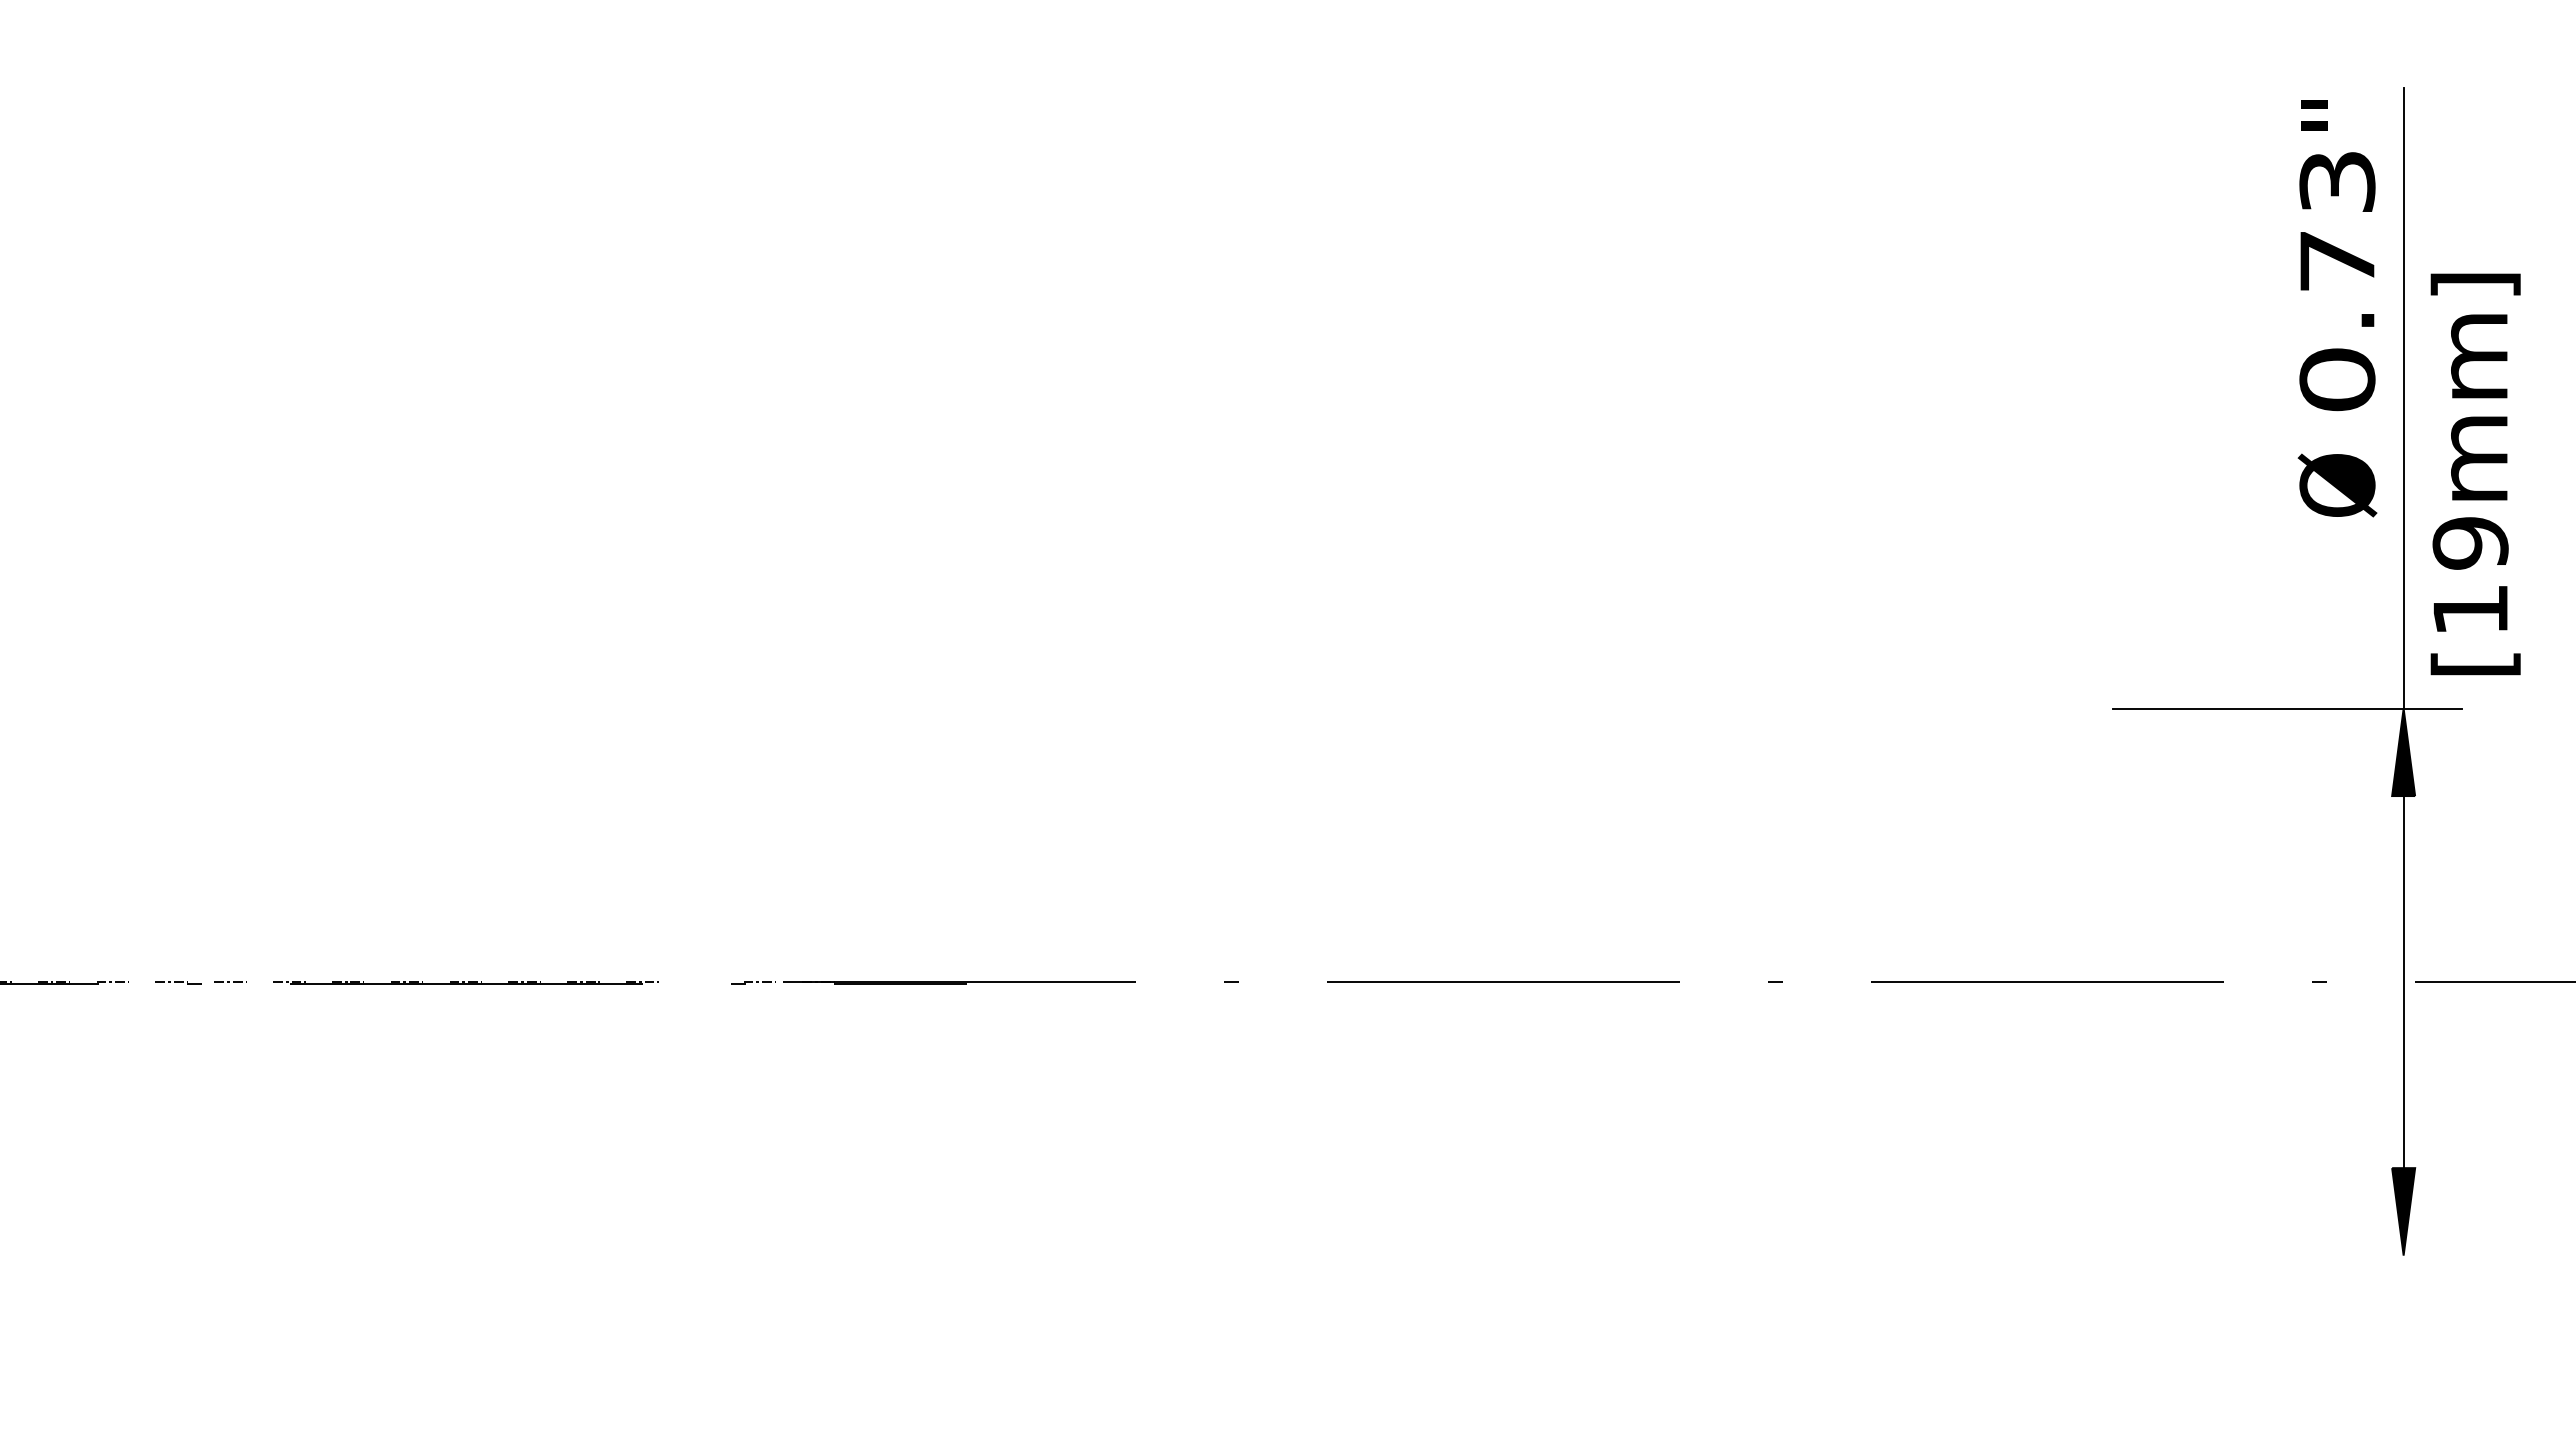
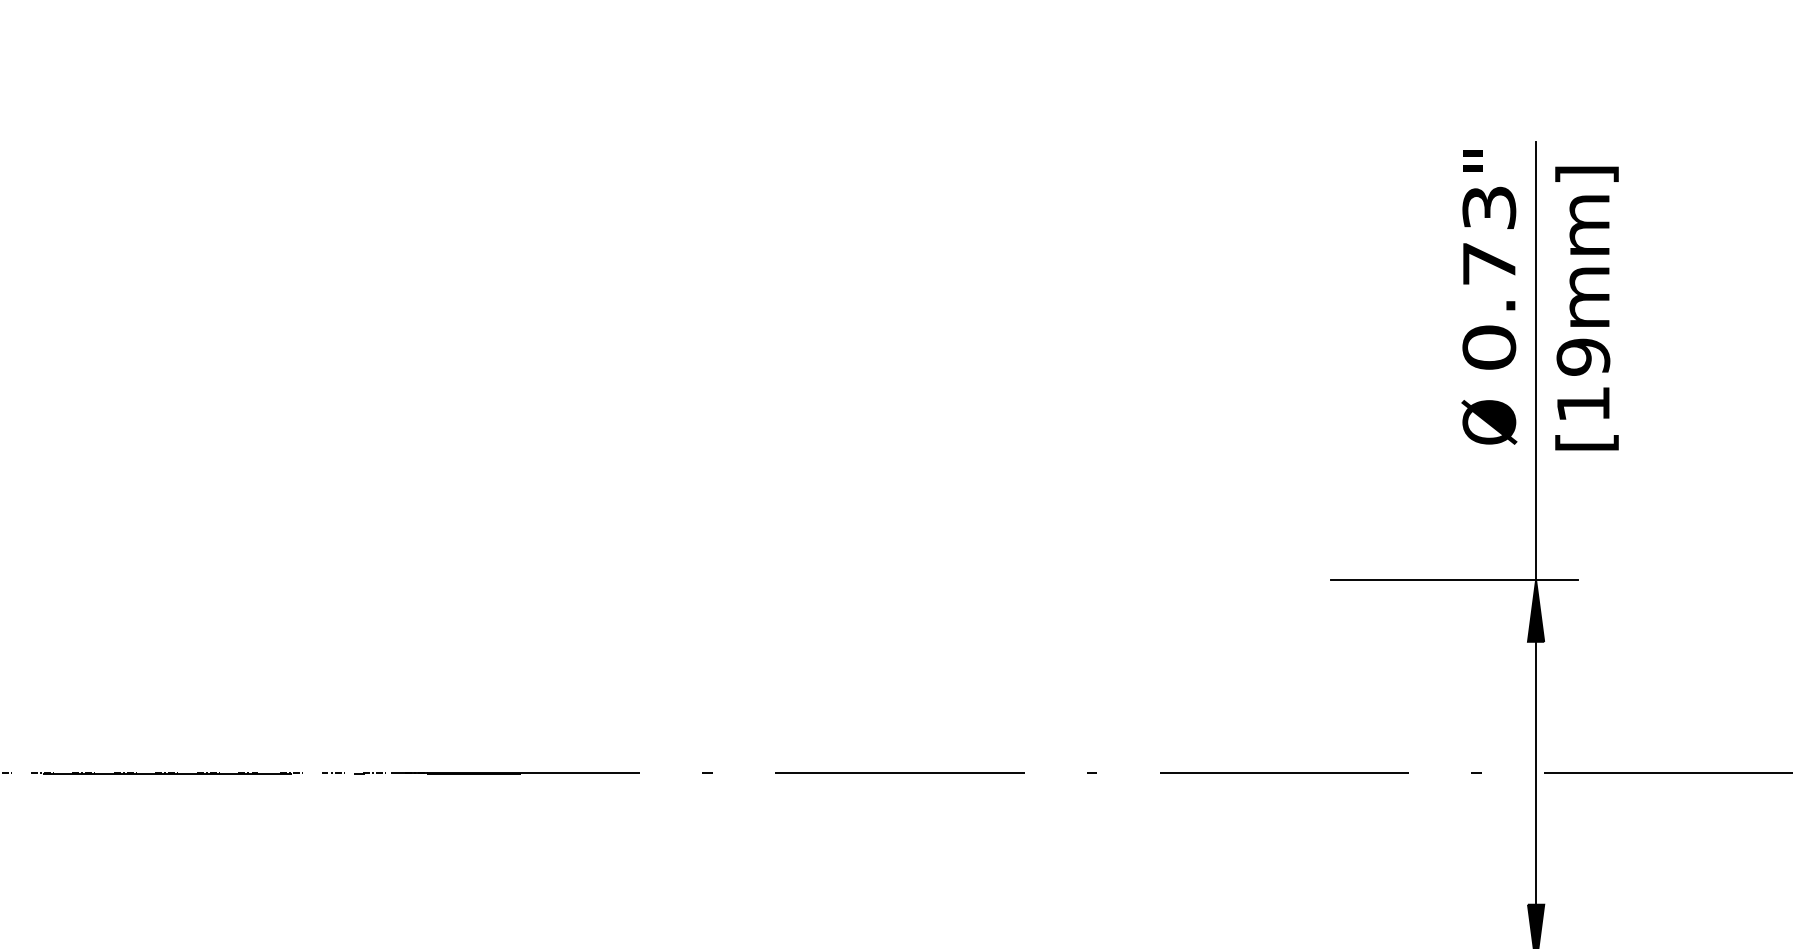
text: (2475, 474) -> (1586, 308), moved
line: (700, 982) -> (332, 773), added

